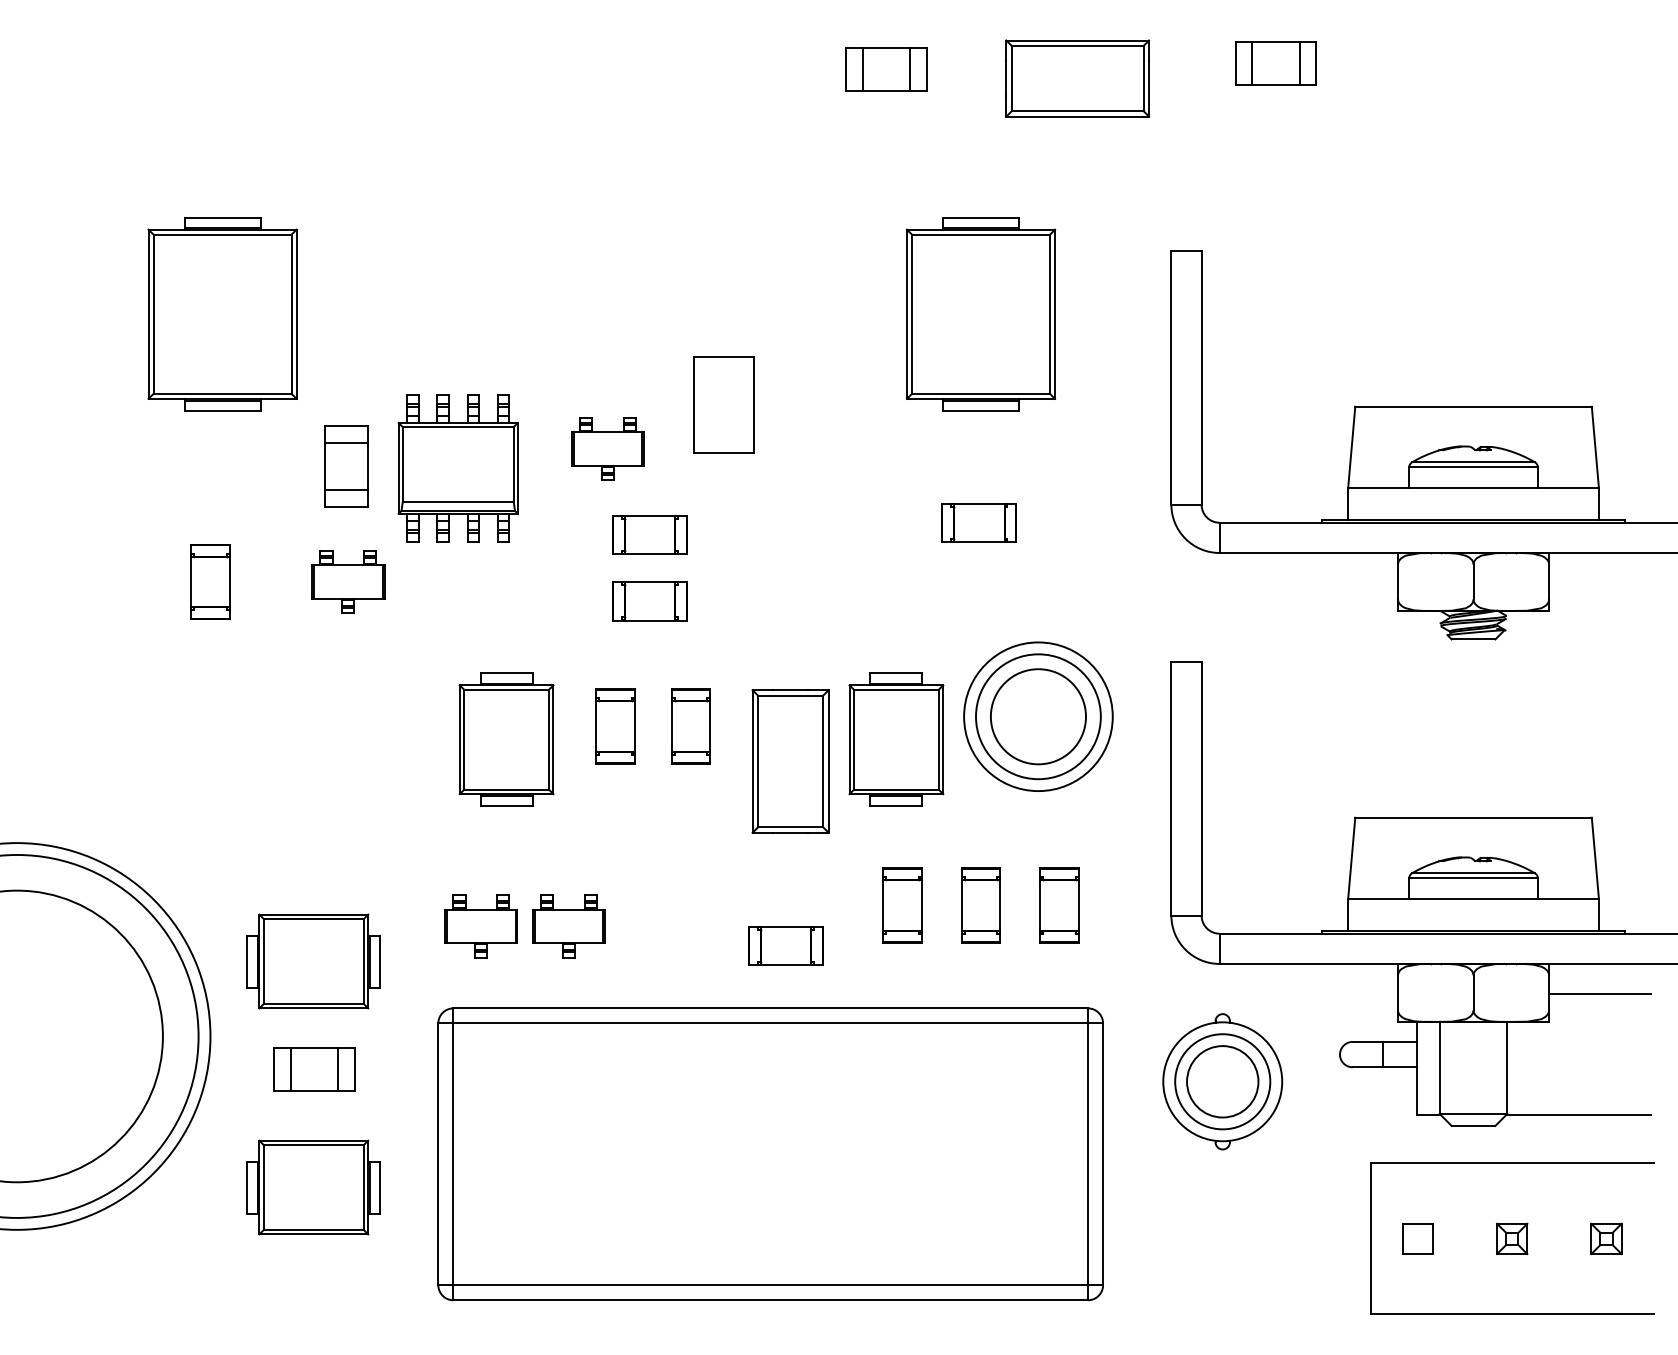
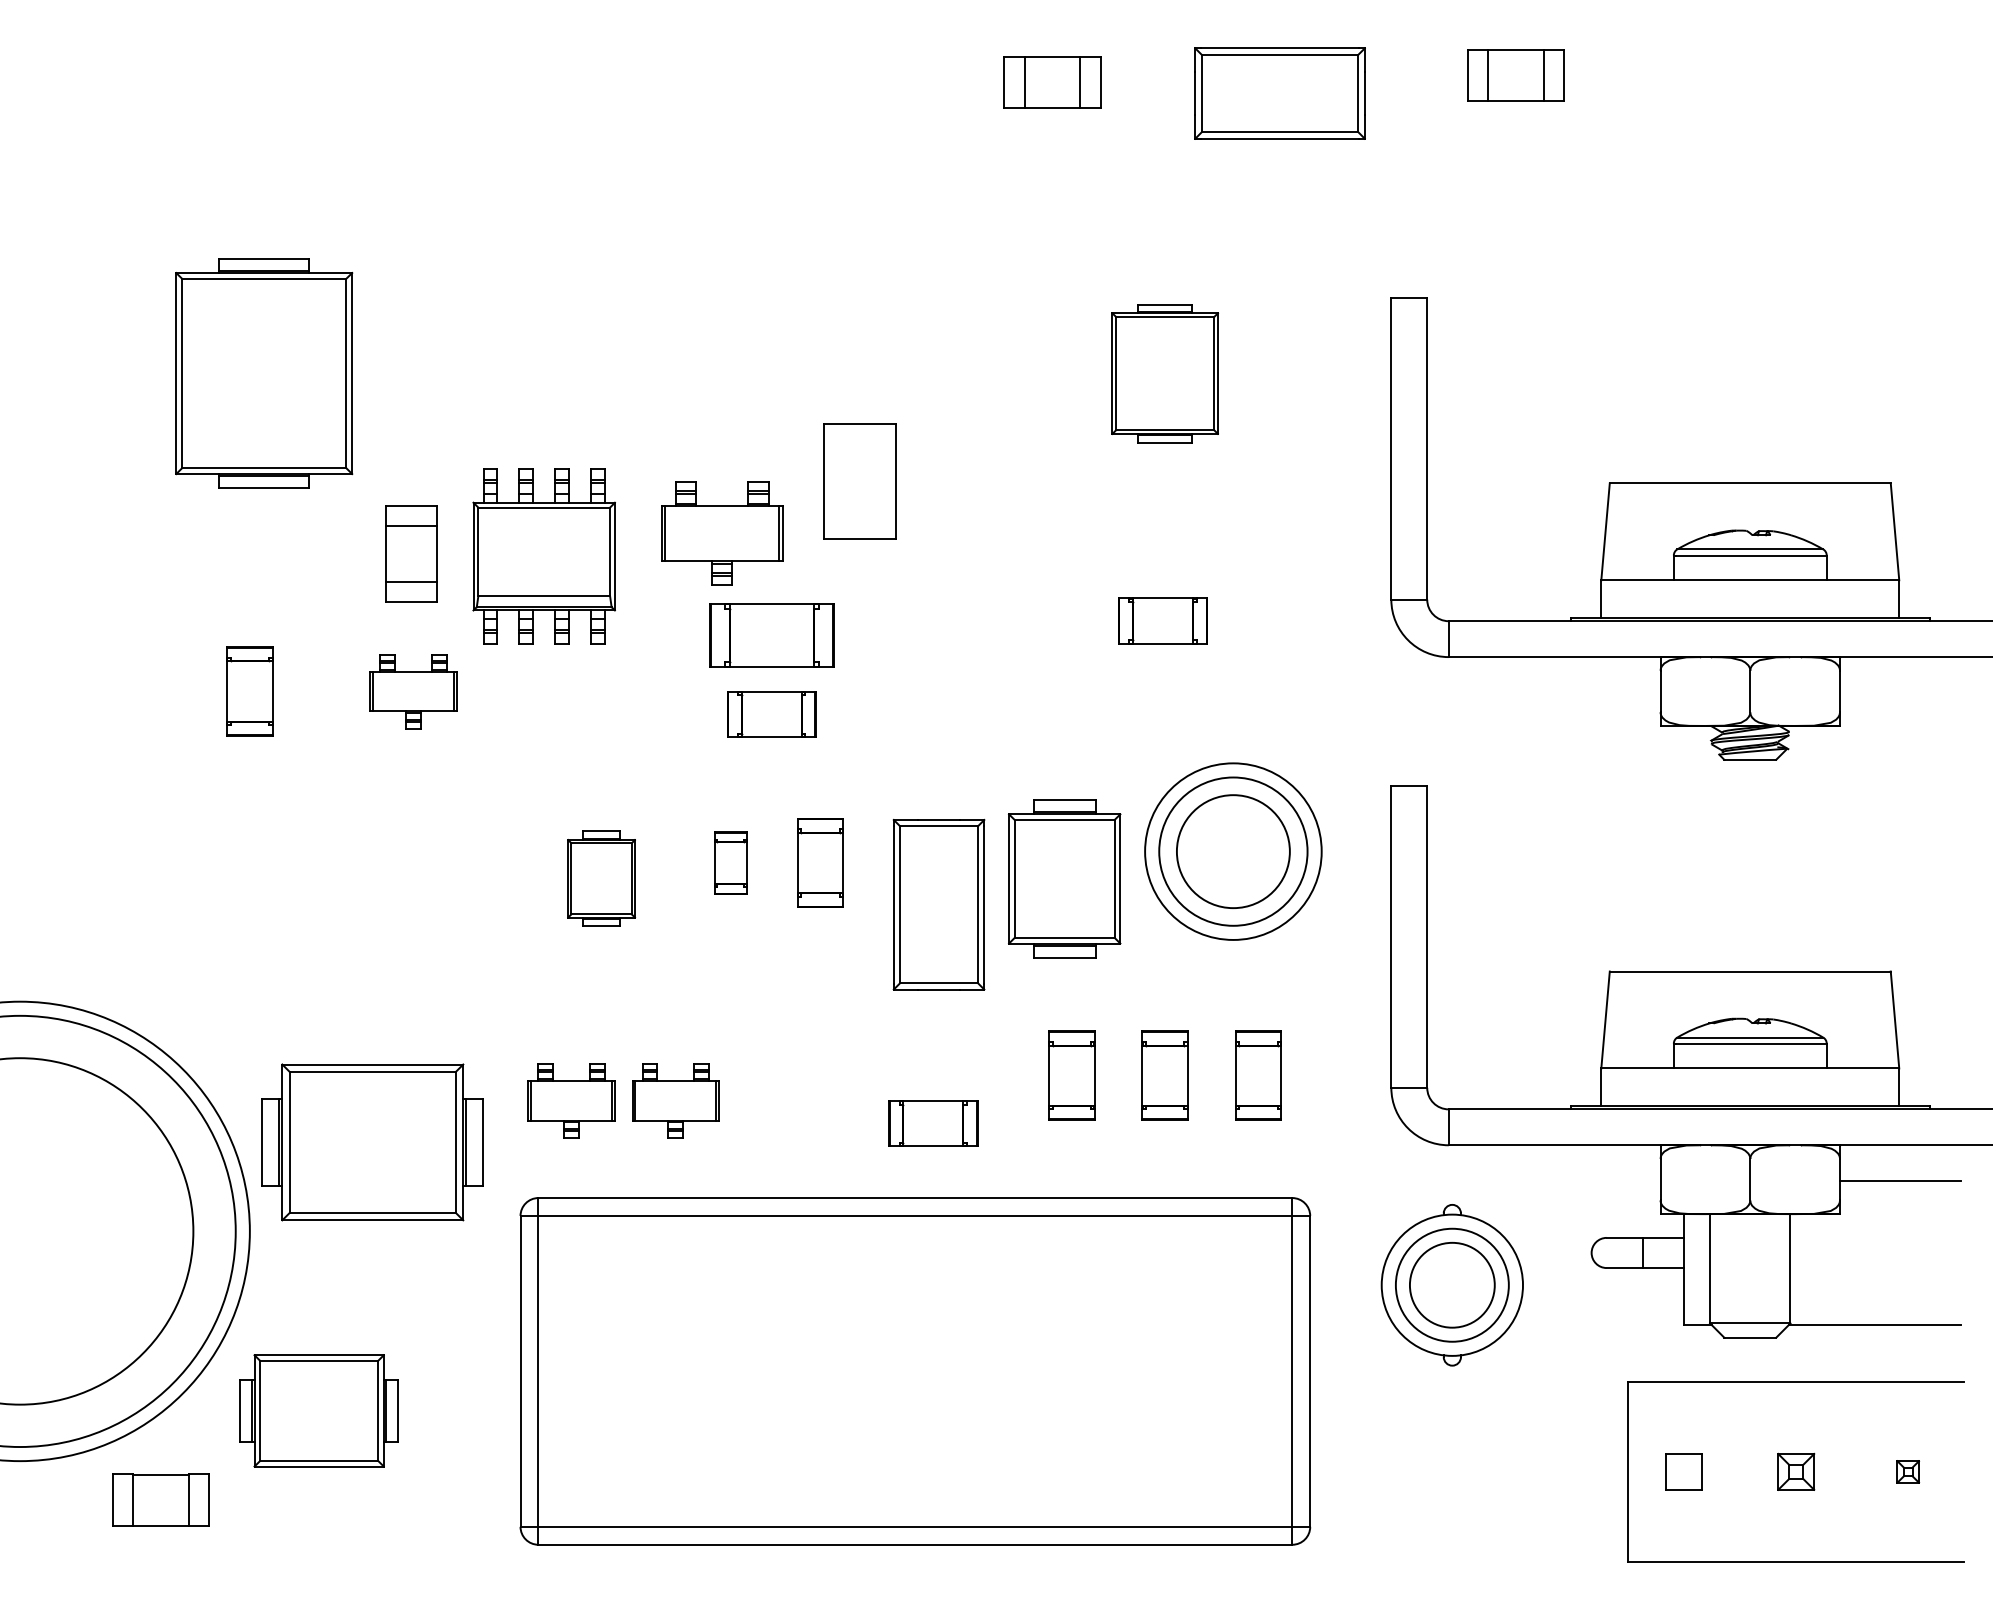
part: (980, 314) -> (1164, 373), size x0.6
part: (607, 448) -> (721, 532), size x1.4
part: (649, 534) -> (771, 635), size x1.4
part: (615, 726) -> (731, 863), size x0.7
part: (506, 739) -> (601, 878), size x0.6
part: (313, 961) -> (372, 1142), size x1.4
part: (314, 1069) -> (160, 1499), moved
part: (313, 1187) -> (318, 1410), moved
part: (1606, 1238) -> (1908, 1471), size x0.6

